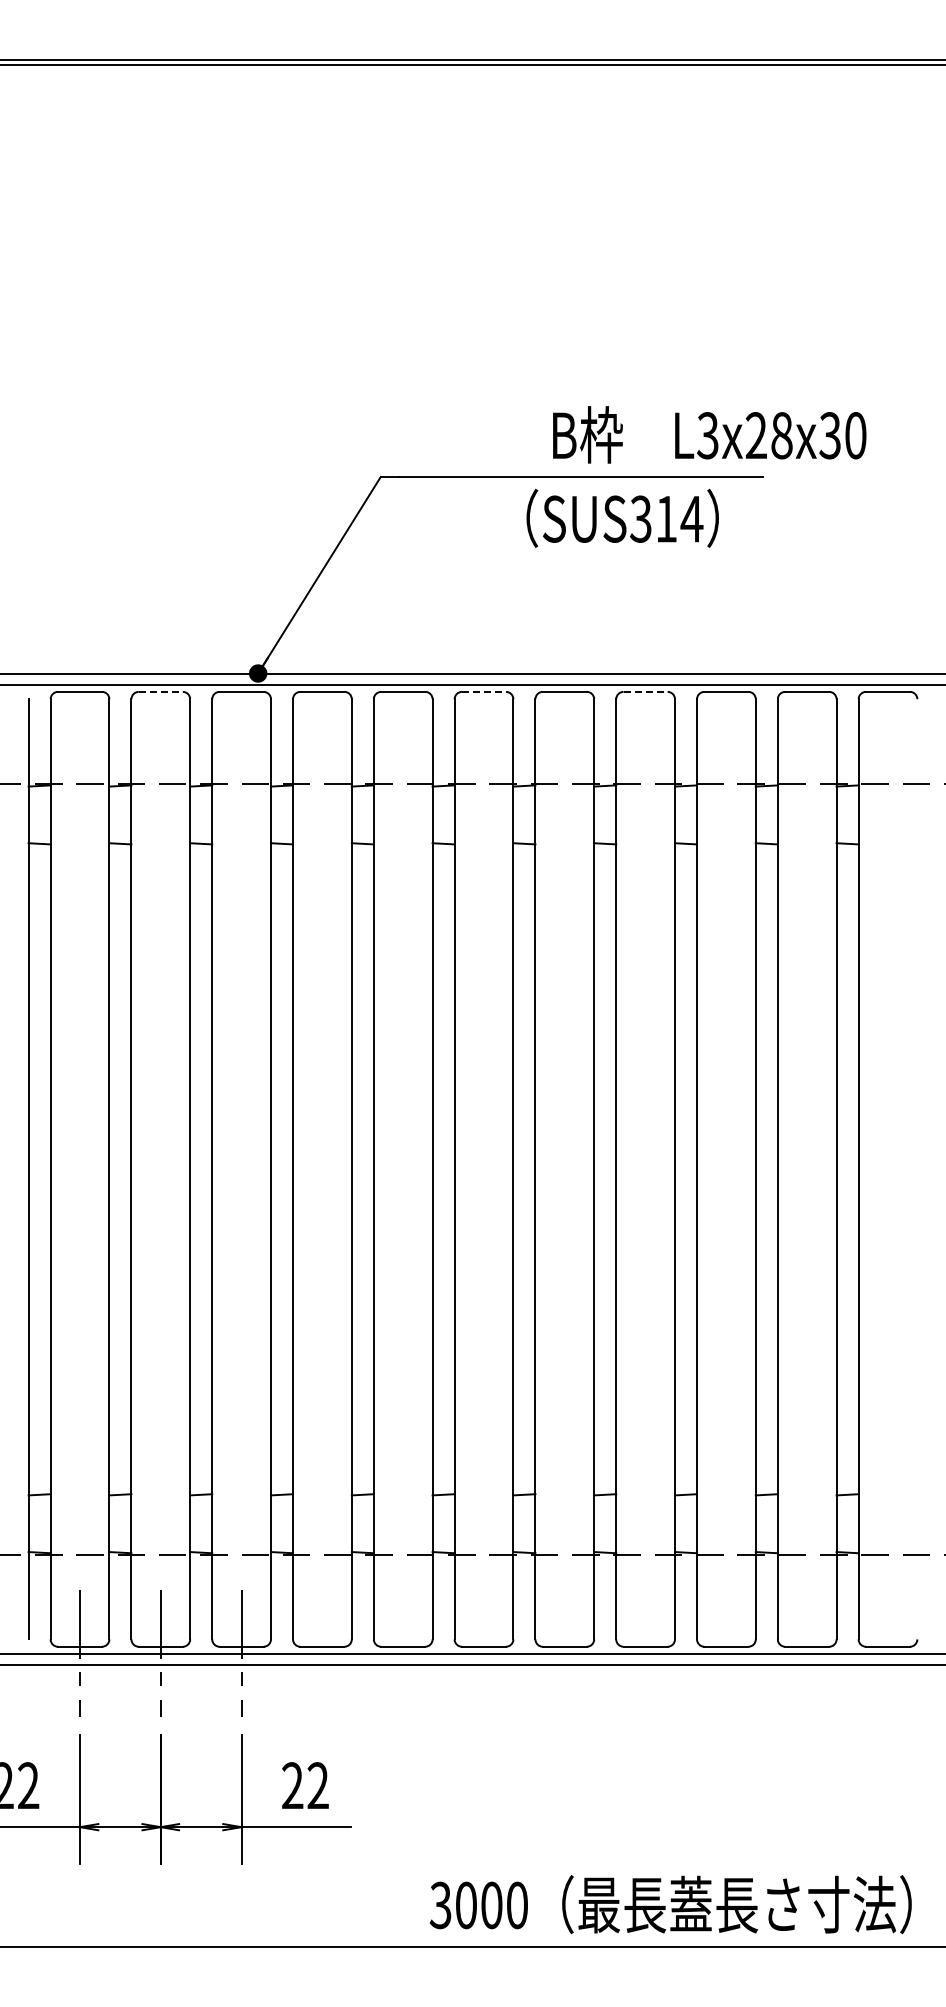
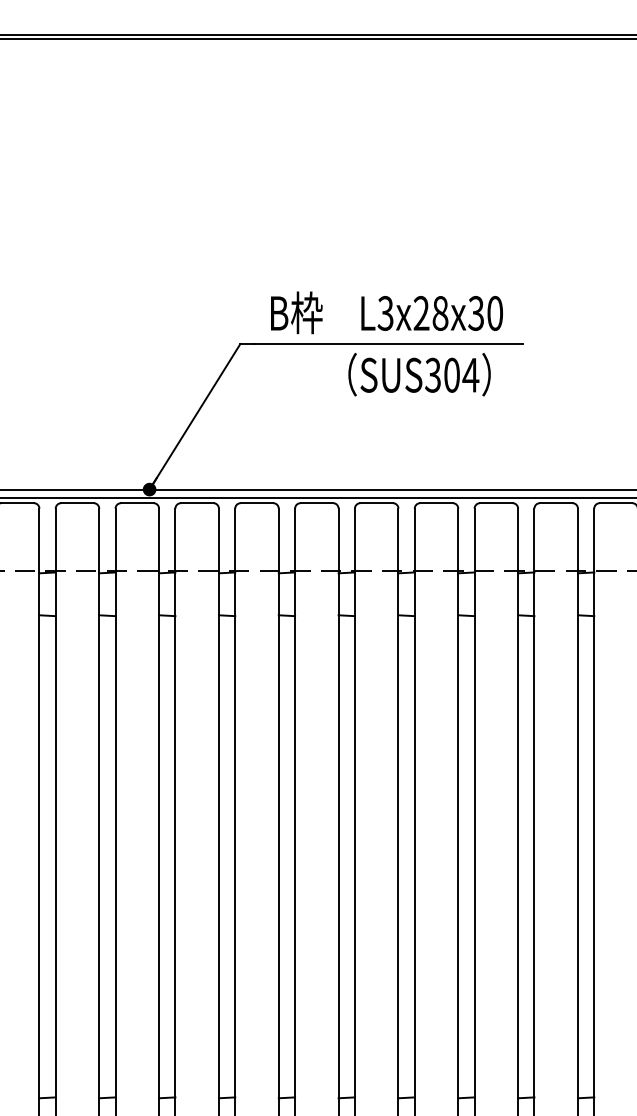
text: (709, 434) -> (386, 312), moved
text: (666, 518) -> (452, 374), SUS314 -> SUS304
line: (161, 691) -> (77, 502), dashed -> solid
line: (484, 691) -> (317, 502), dashed -> solid
line: (646, 691) -> (437, 502), dashed -> solid

